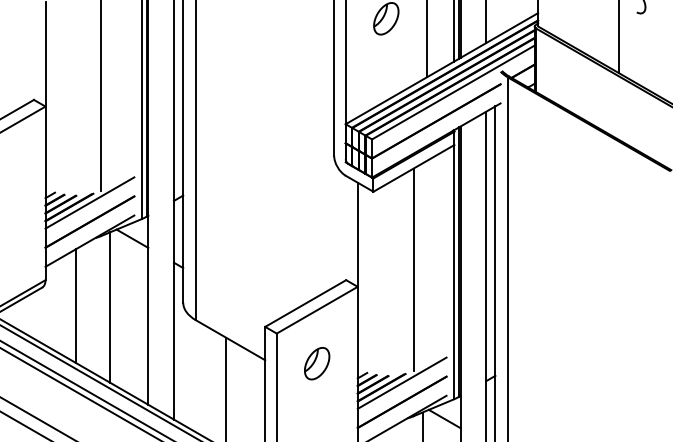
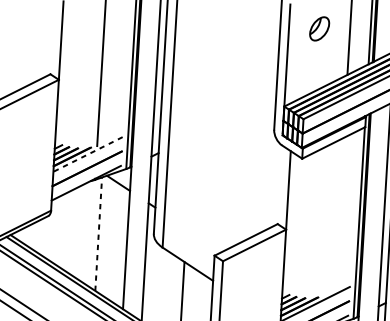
line: (89, 203) -> (87, 154), solid -> dashed
line: (413, 269) -> (328, 219), removed
line: (75, 305) -> (72, 231), removed
line: (110, 307) -> (98, 234), solid -> dashed
part: (317, 363) -> (252, 285), removed

